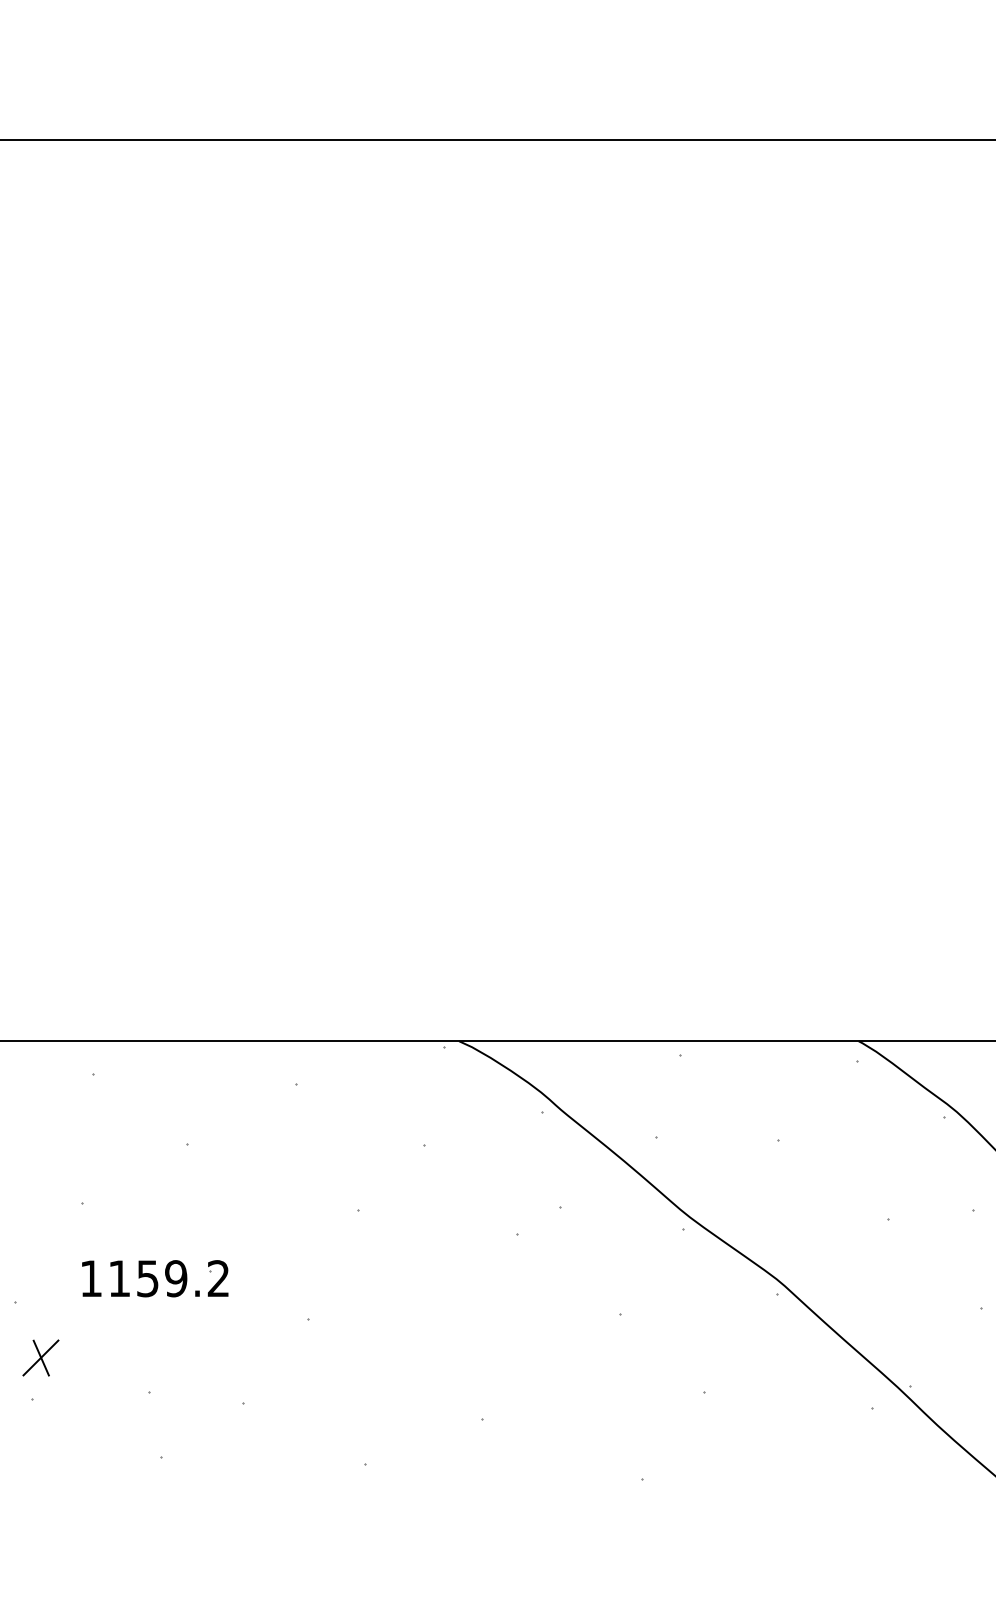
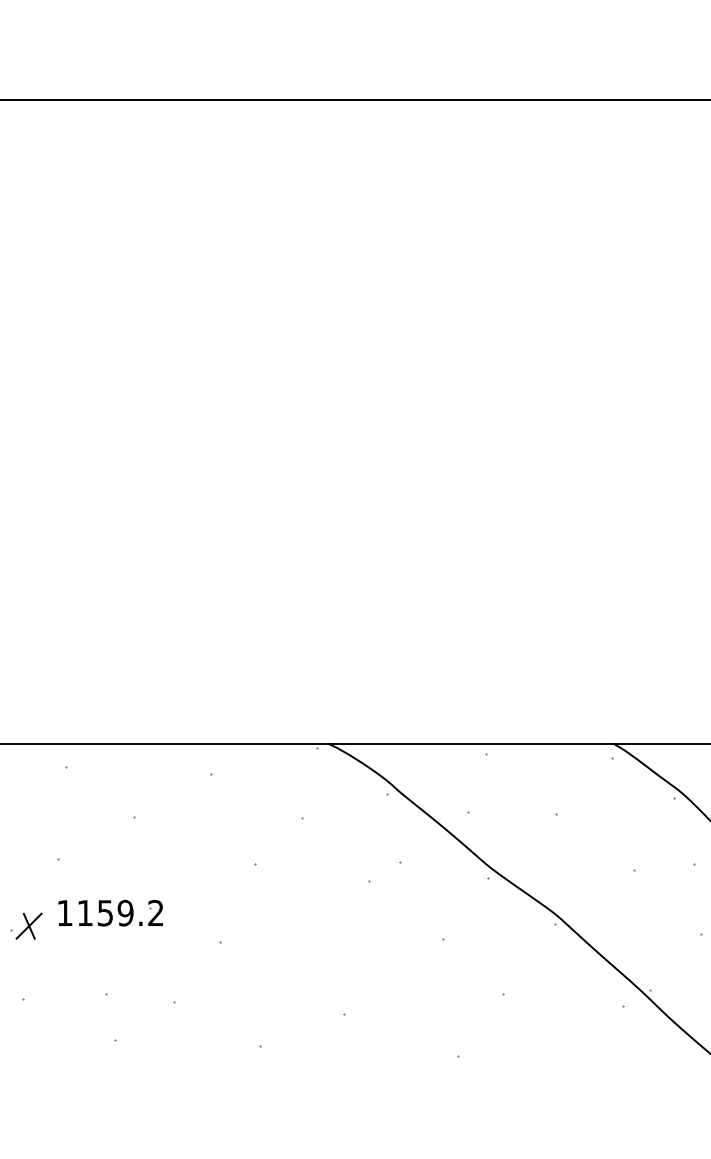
part: (40, 1357) -> (28, 925), moved

